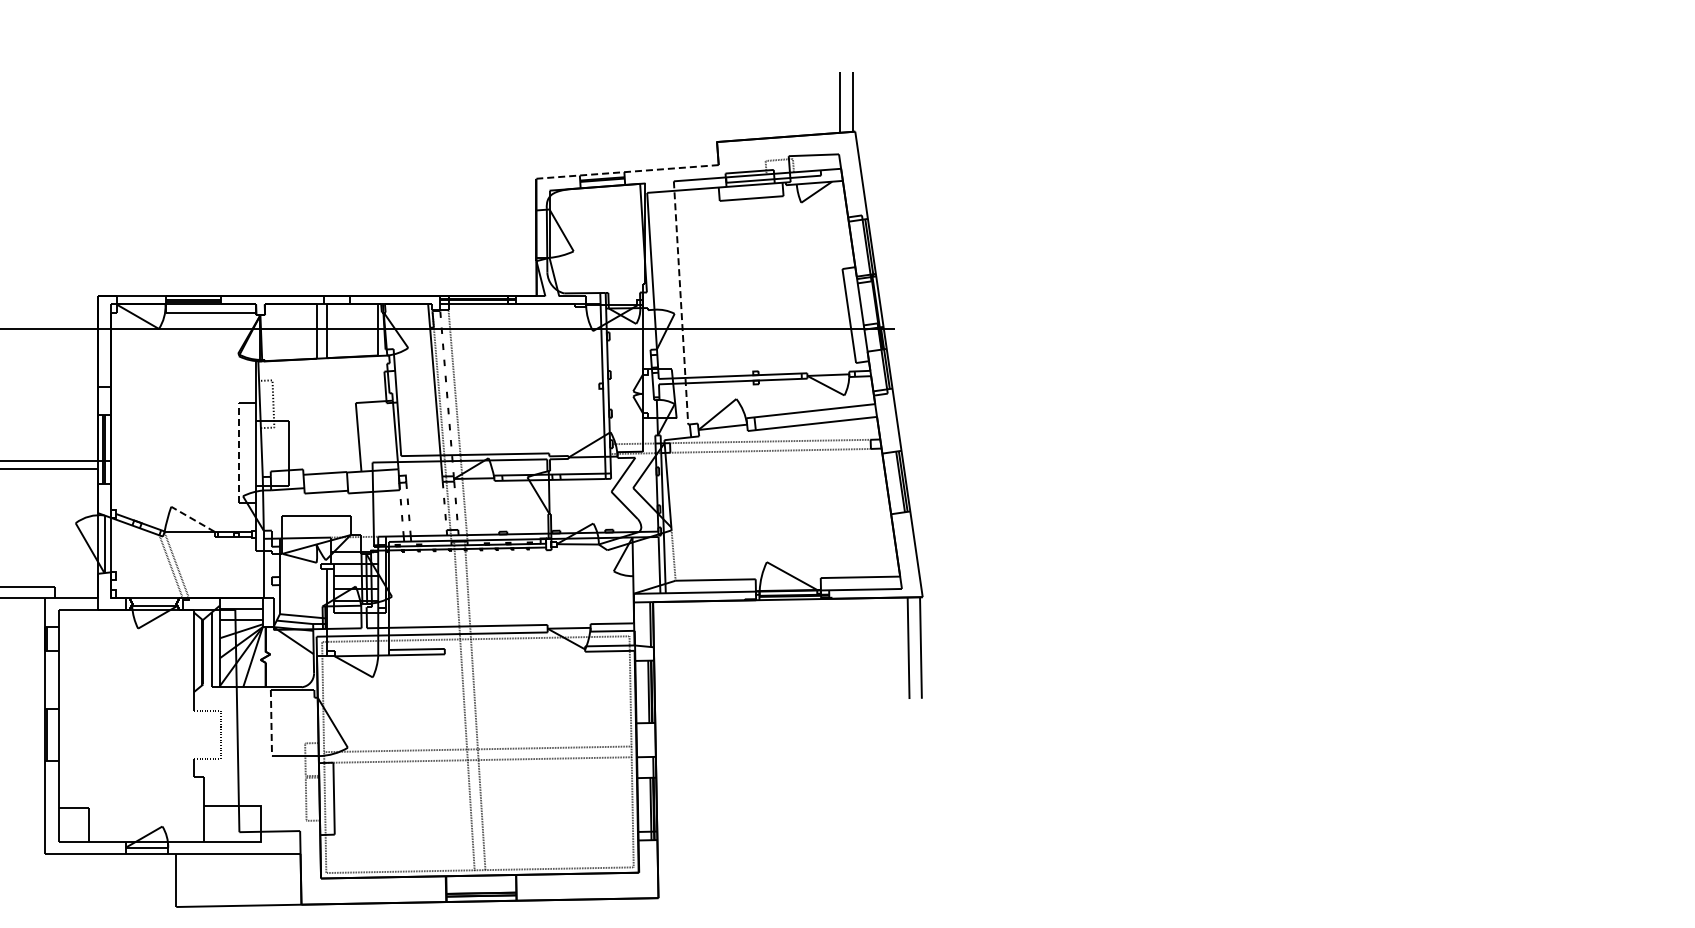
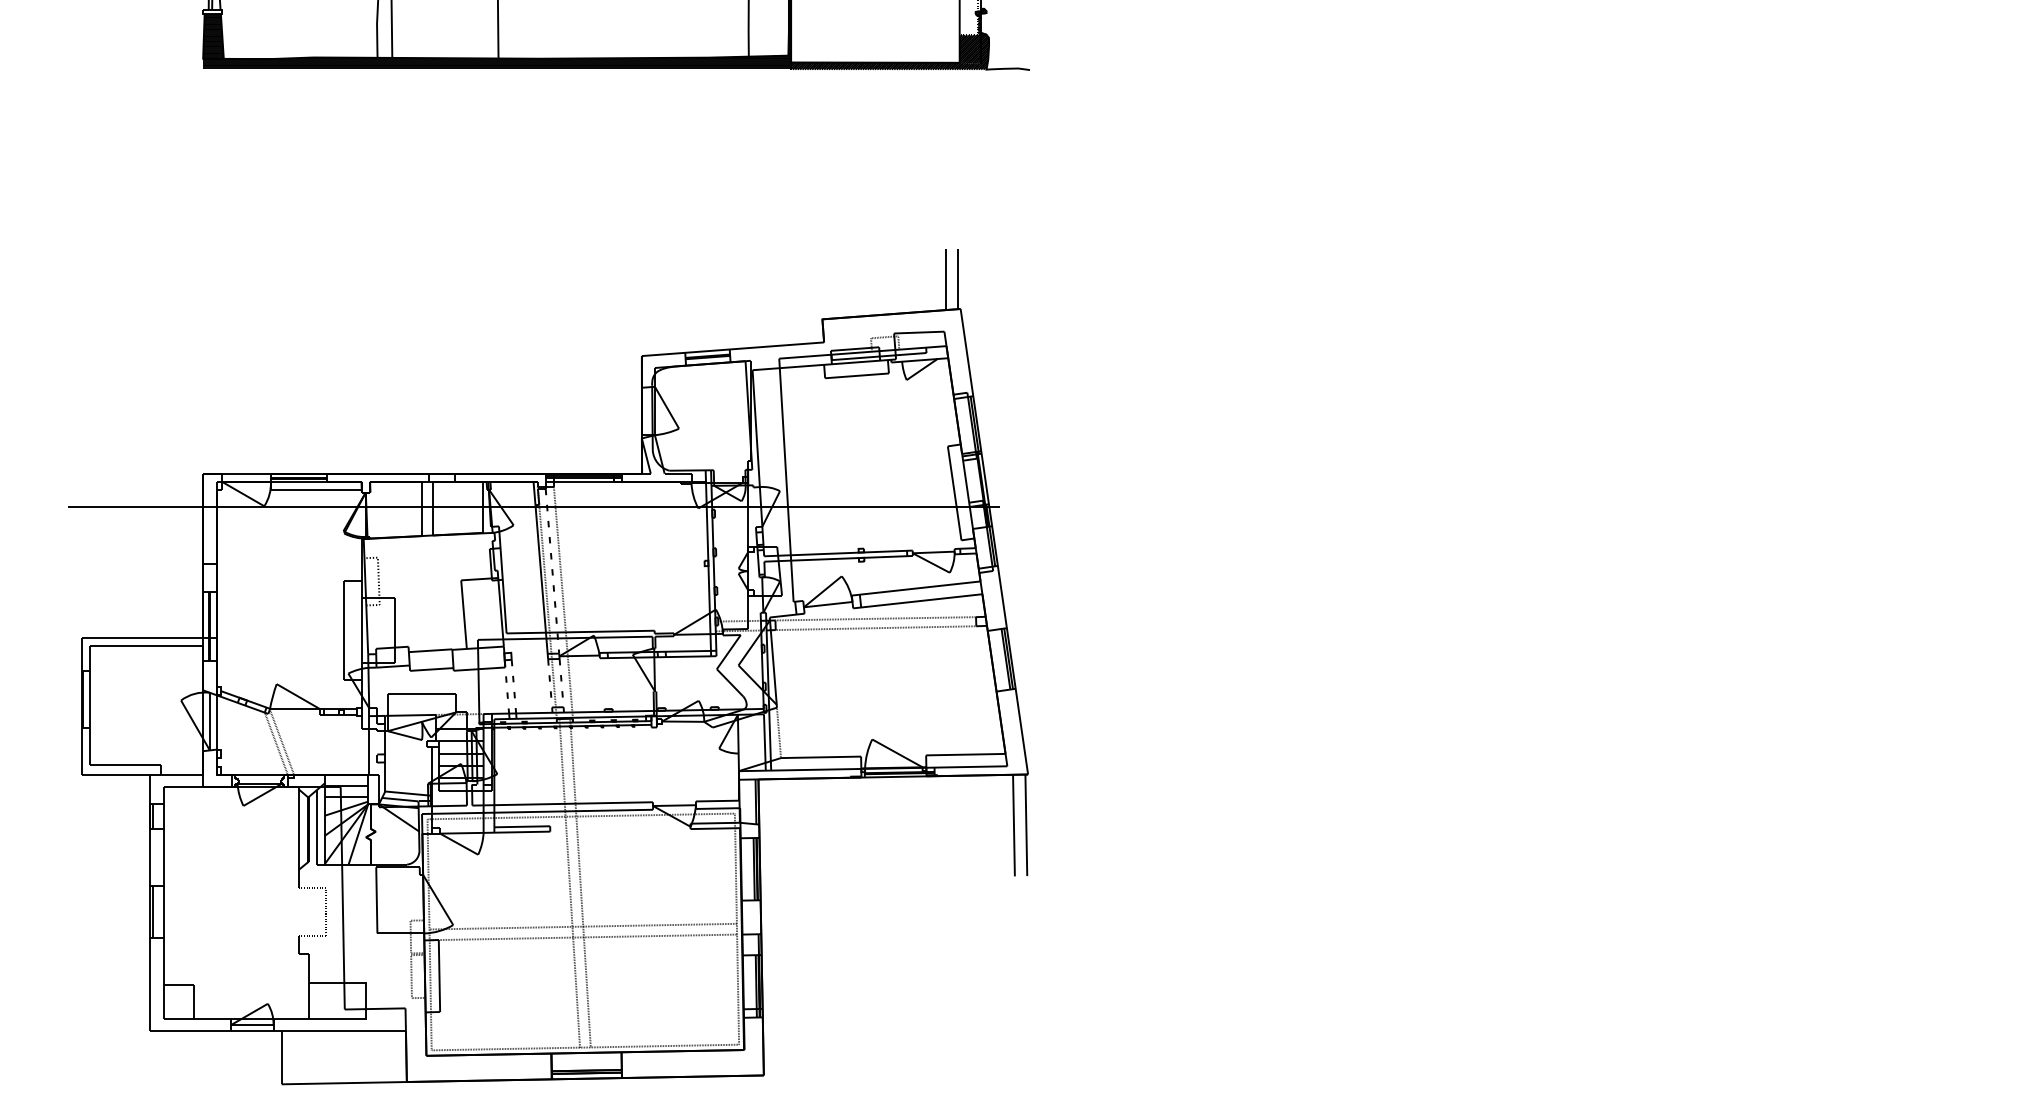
line: (627, 172) -> (732, 349), dashed -> solid
line: (681, 303) -> (786, 480), dashed -> solid
line: (239, 453) -> (344, 630), dashed -> solid
line: (192, 519) -> (297, 696), dashed -> solid
line: (271, 723) -> (376, 900), dashed -> solid

